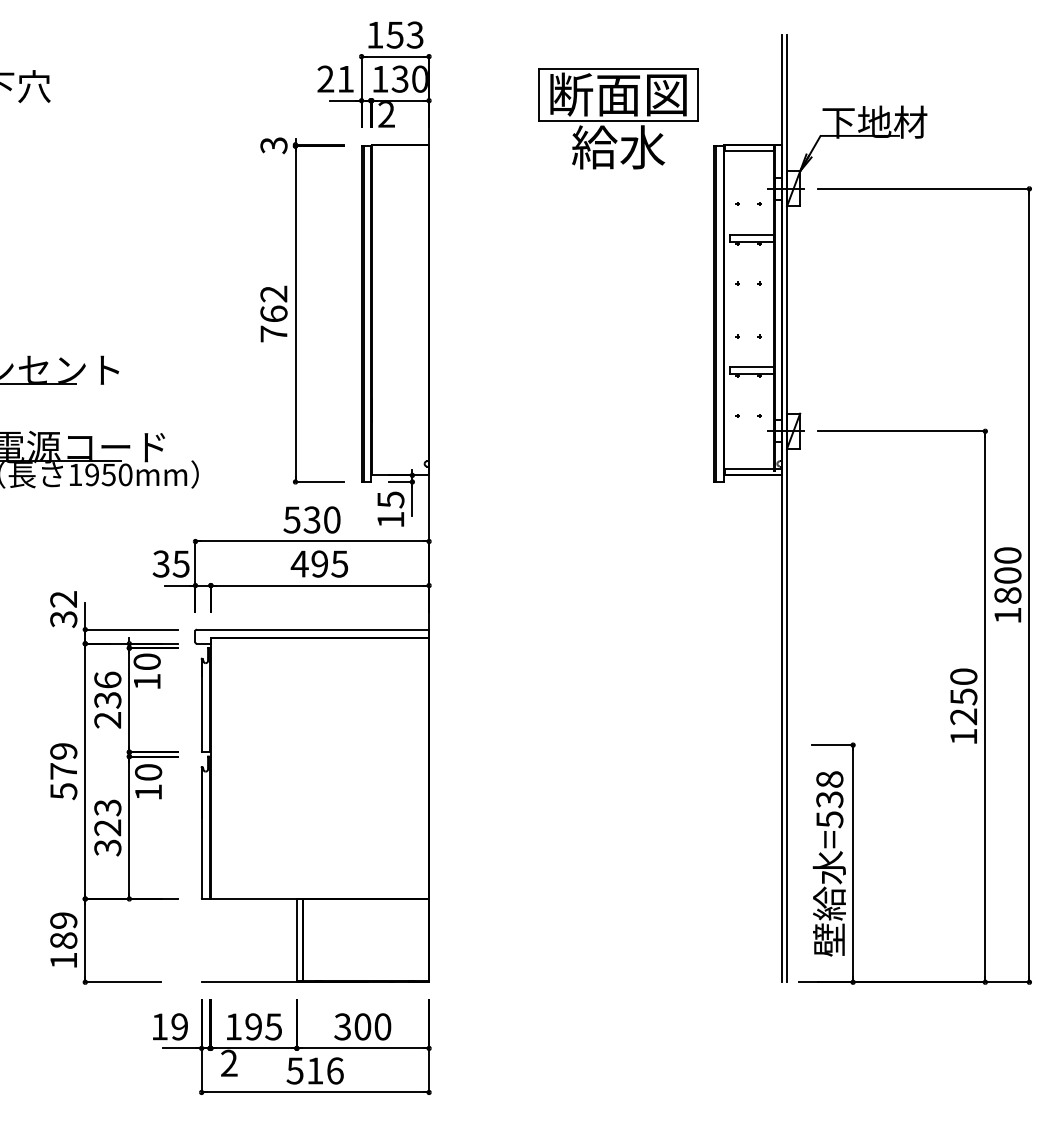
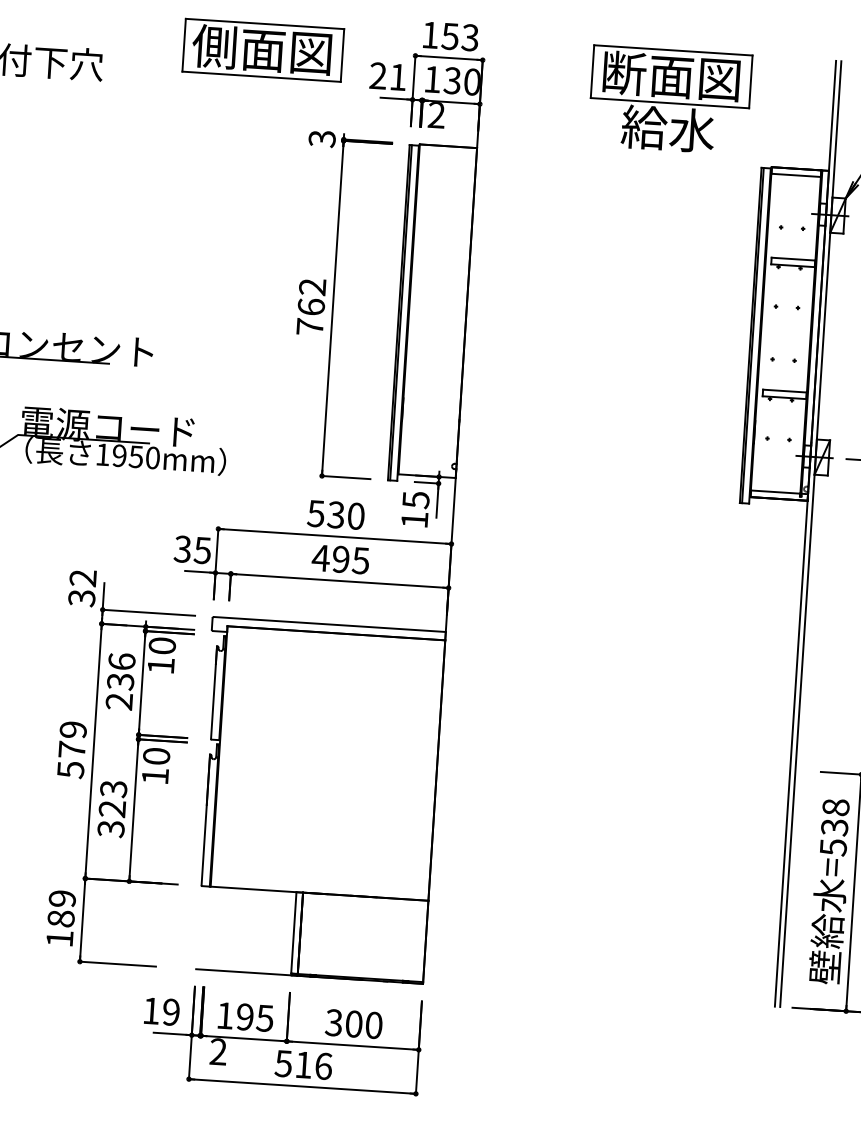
part: (209, 60) -> (263, 49), added
part: (618, 118) -> (669, 100), moved

